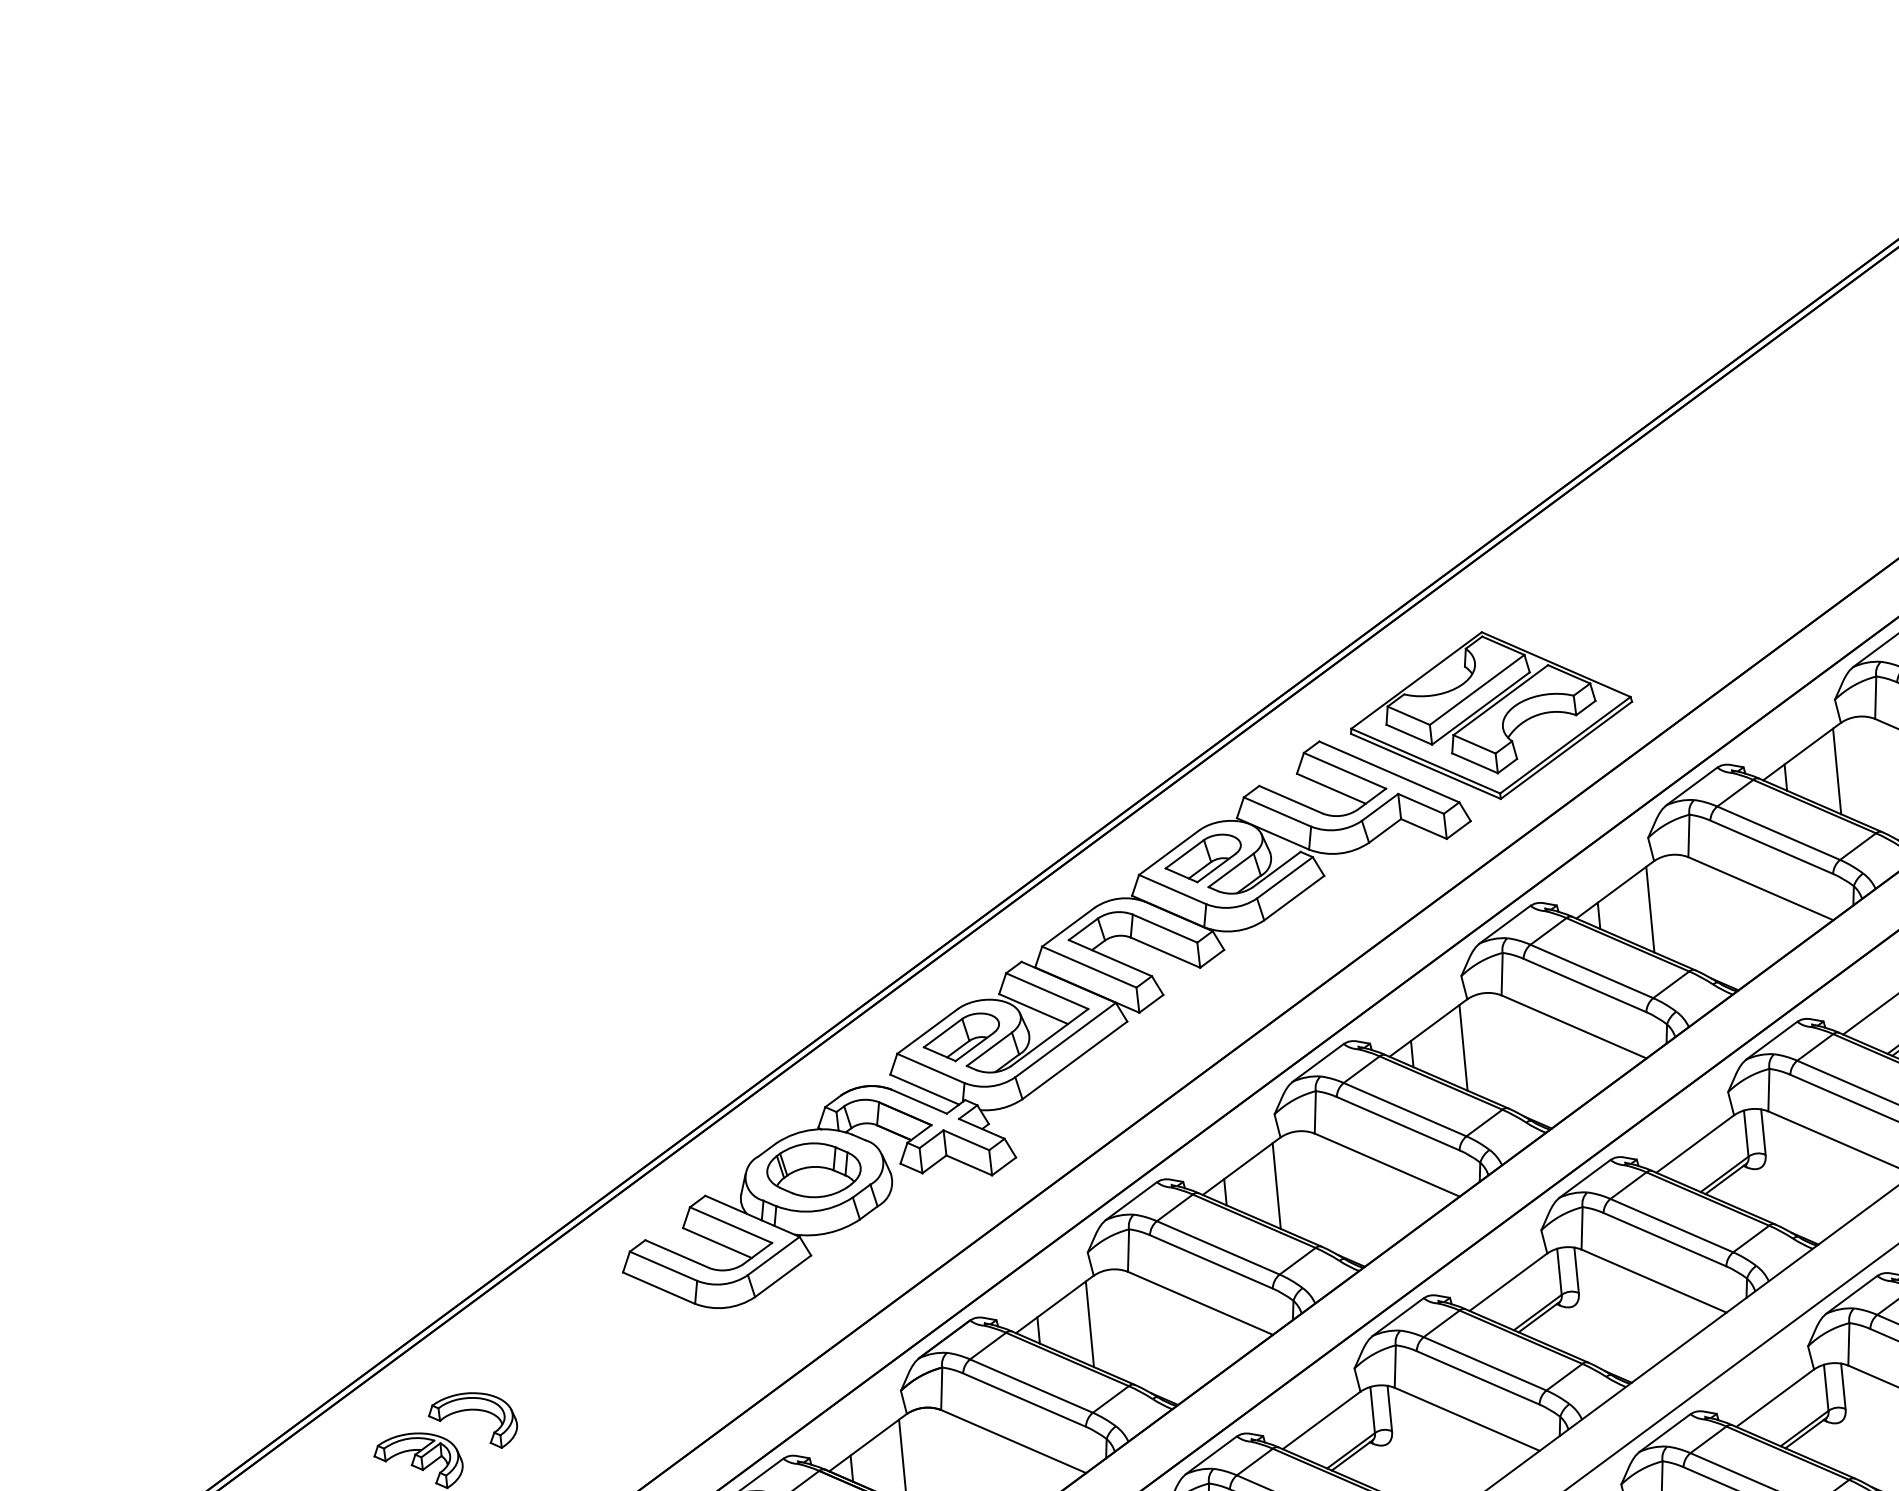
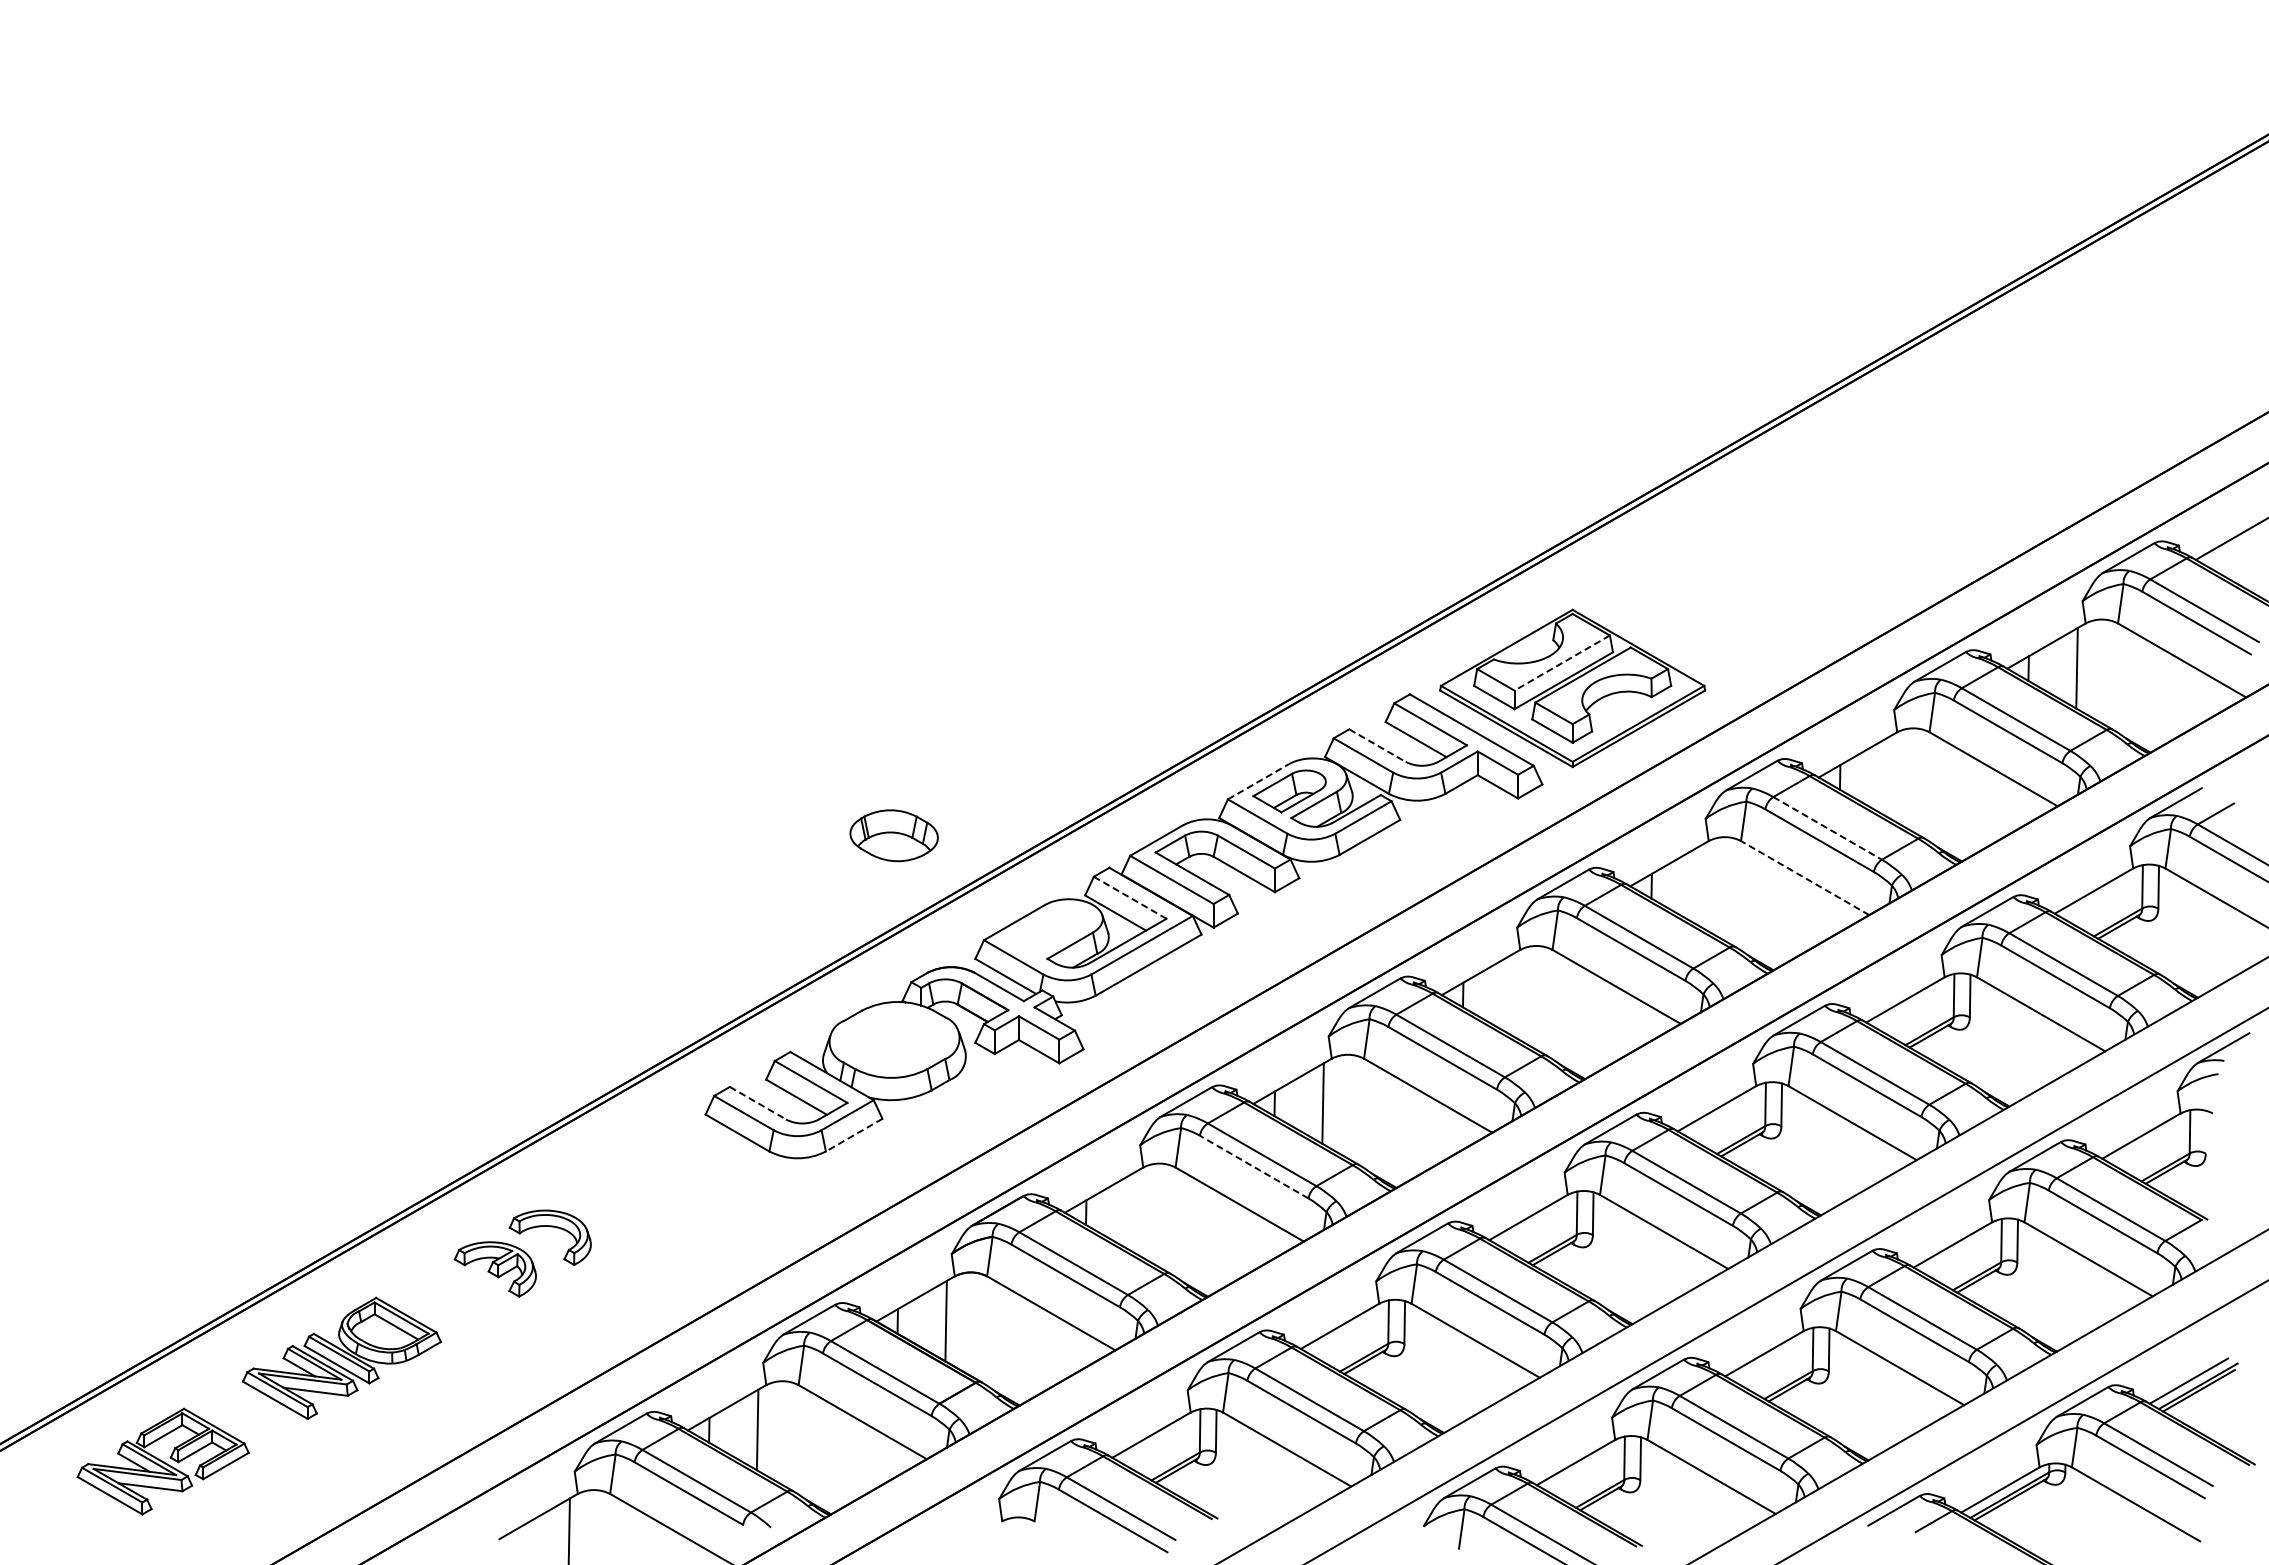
line: (1476, 690) -> (1561, 663), solid -> dashed
line: (1837, 770) -> (1888, 776), removed
line: (1291, 799) -> (1377, 745), solid -> dashed
line: (1778, 833) -> (1827, 828), solid -> dashed
line: (1169, 852) -> (1258, 781), solid -> dashed
line: (1760, 888) -> (1804, 877), solid -> dashed
line: (1649, 909) -> (1699, 885), removed
line: (1047, 990) -> (1130, 897), solid -> dashed
part: (961, 1038) -> (1045, 932), removed
line: (1463, 1047) -> (1511, 994), removed
part: (813, 1170) -> (893, 835), moved
line: (677, 1254) -> (758, 1103), solid -> dashed
line: (1211, 1262) -> (1254, 1167), solid -> dashed
line: (783, 1276) -> (854, 1135), solid -> dashed
line: (1089, 1324) -> (1134, 1212), removed

